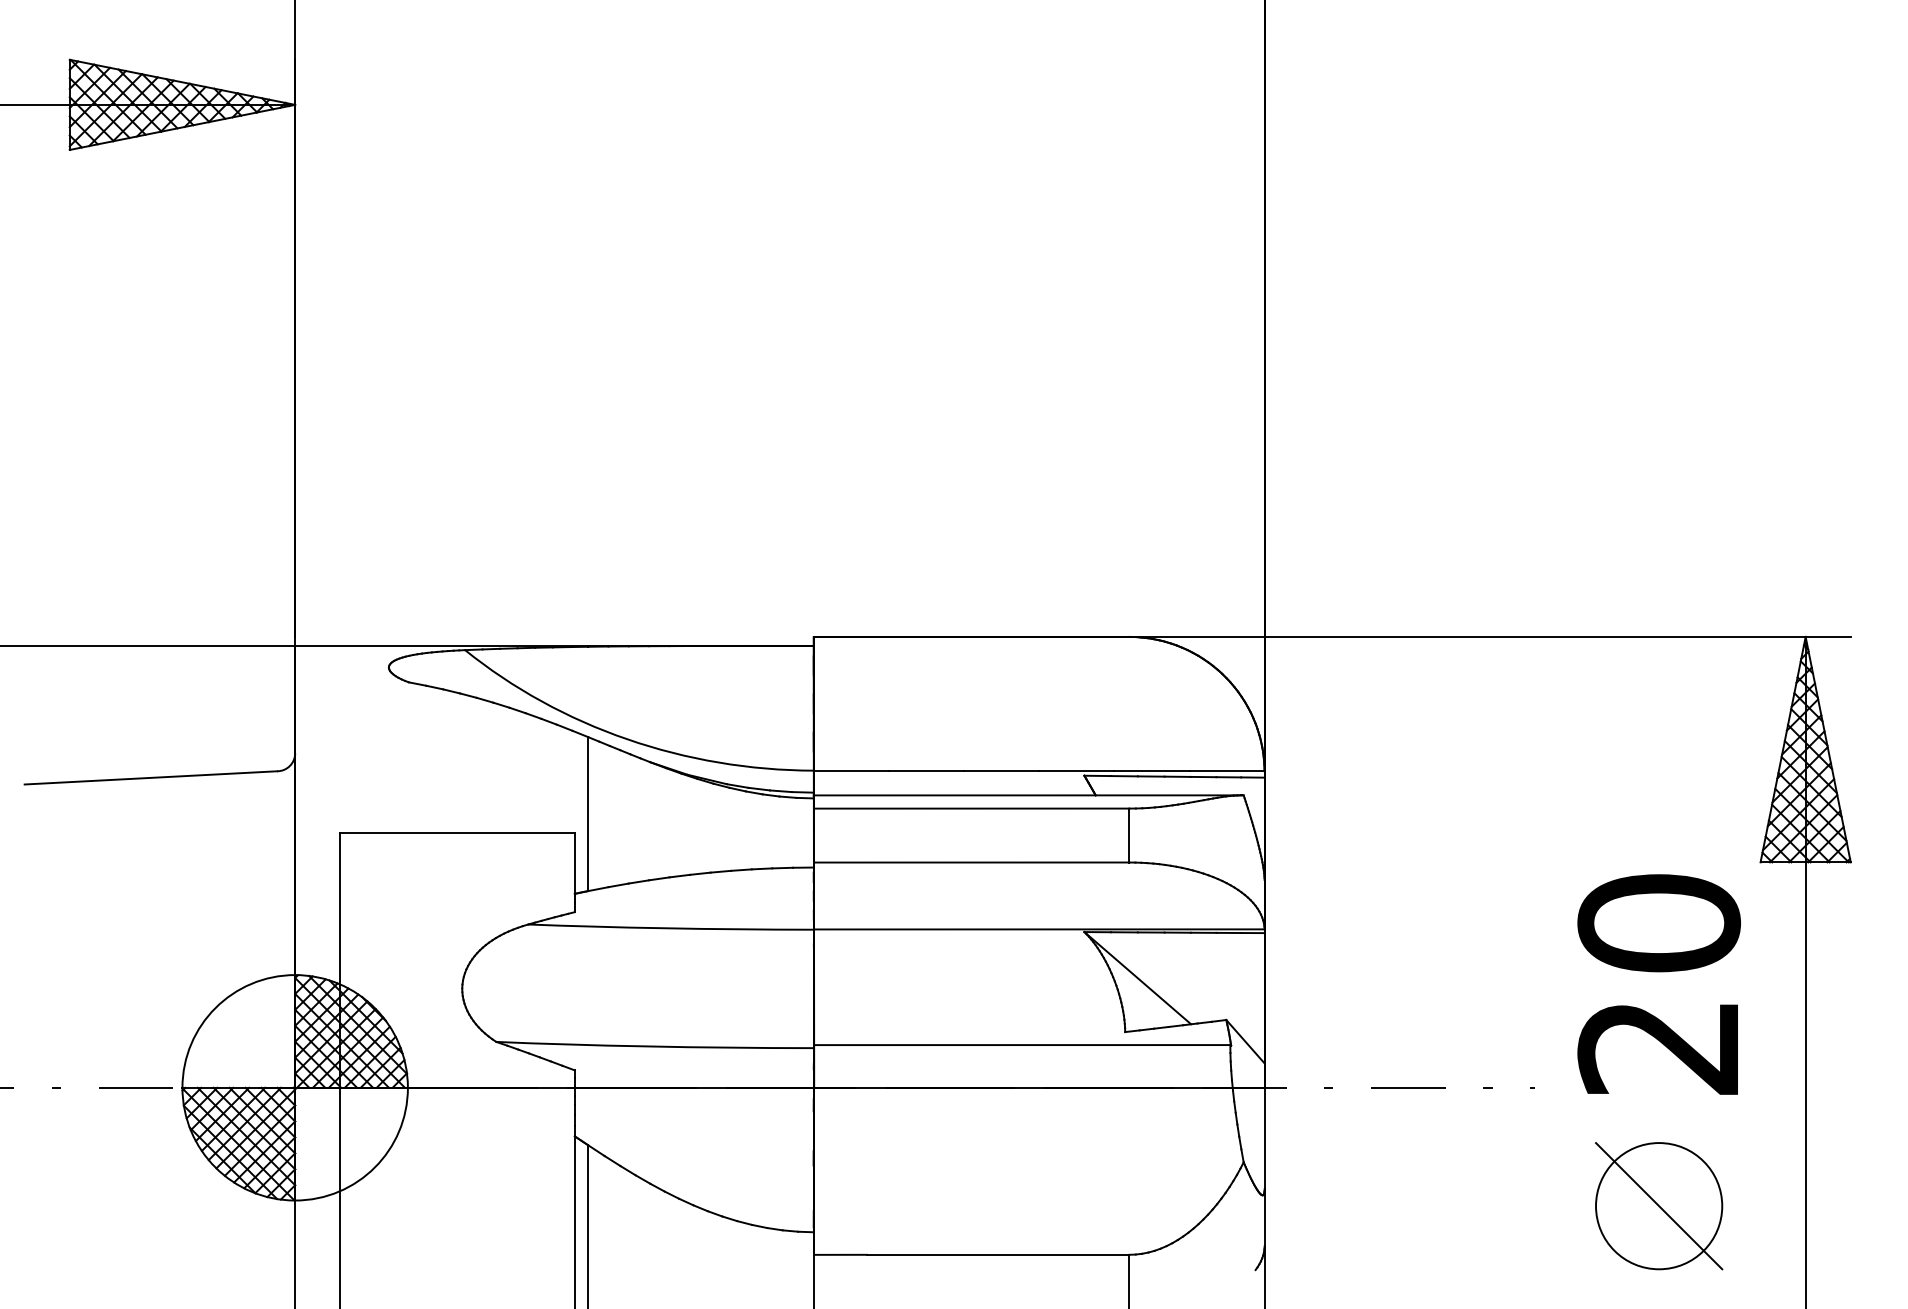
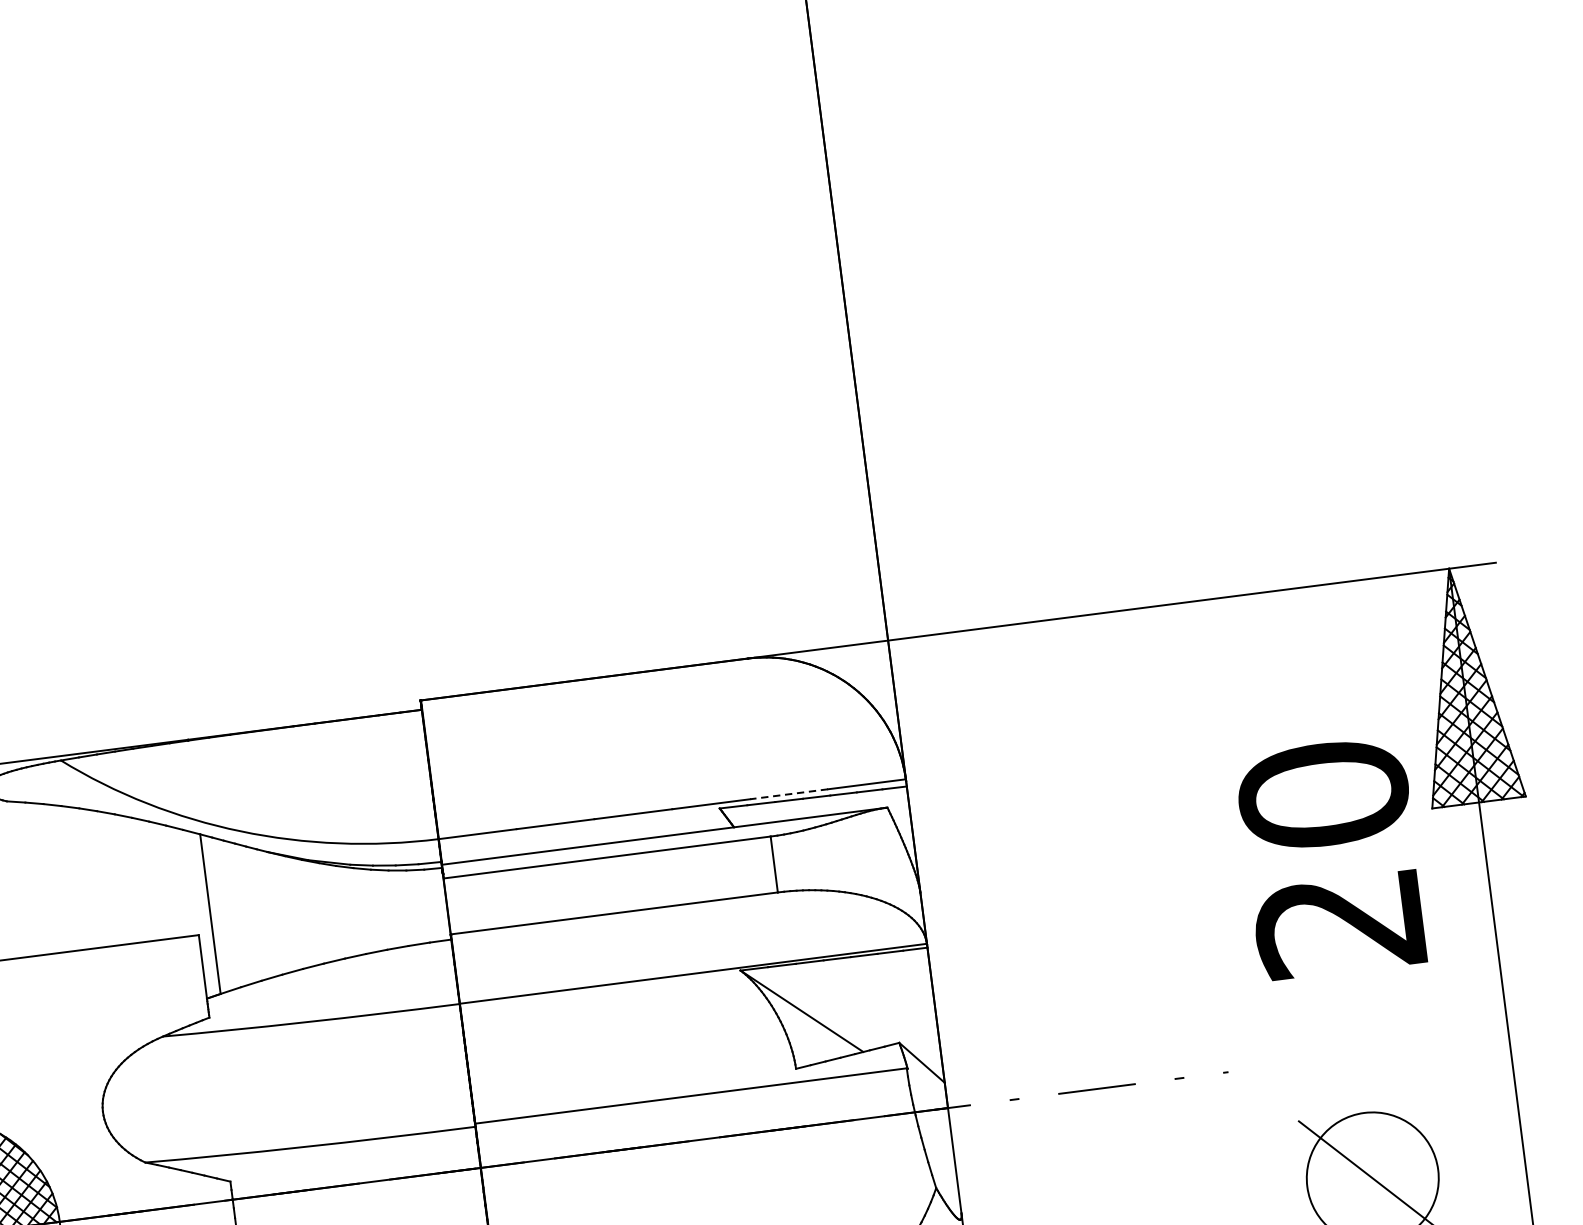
line: (1151, 770) -> (788, 794), solid -> dashed
text: (1658, 984) -> (1331, 858), moved

